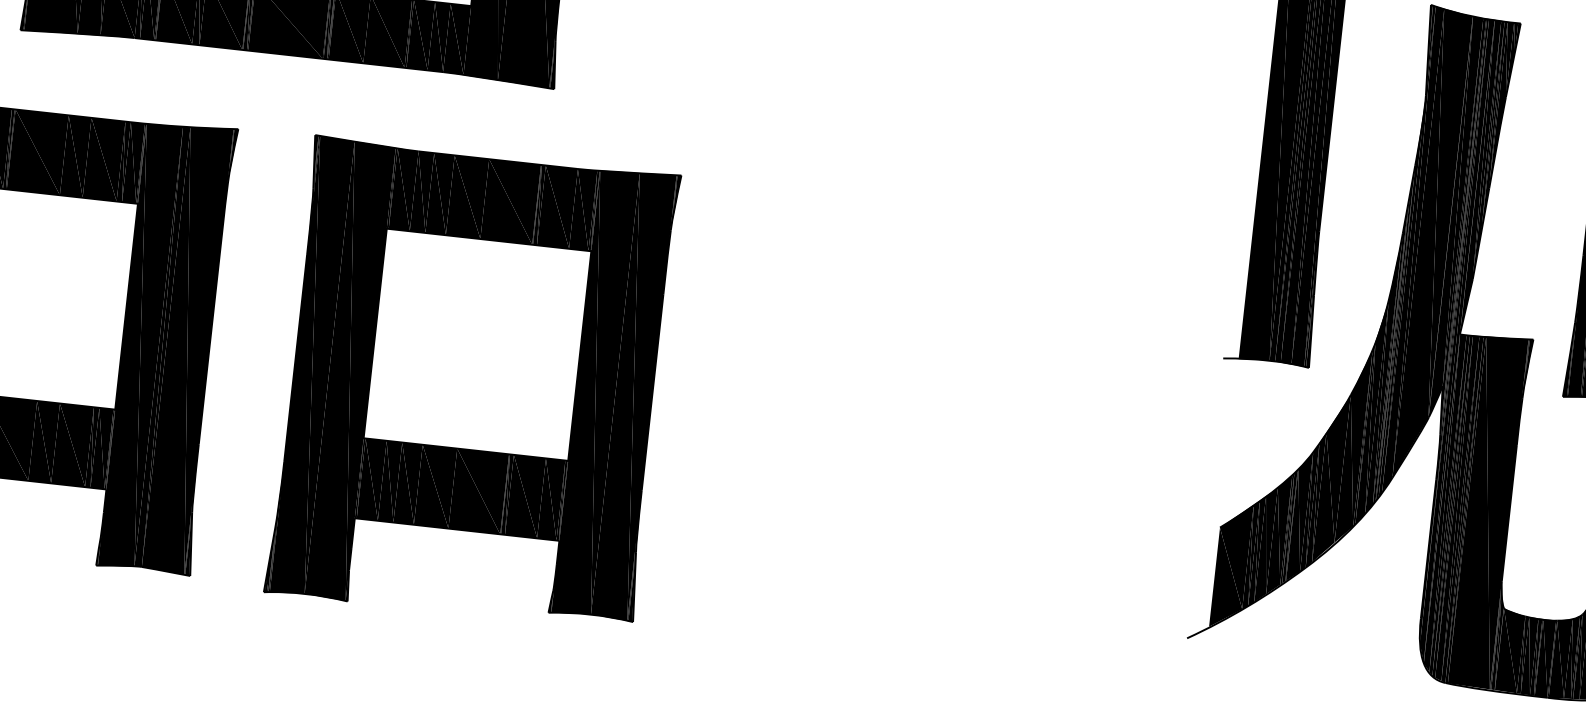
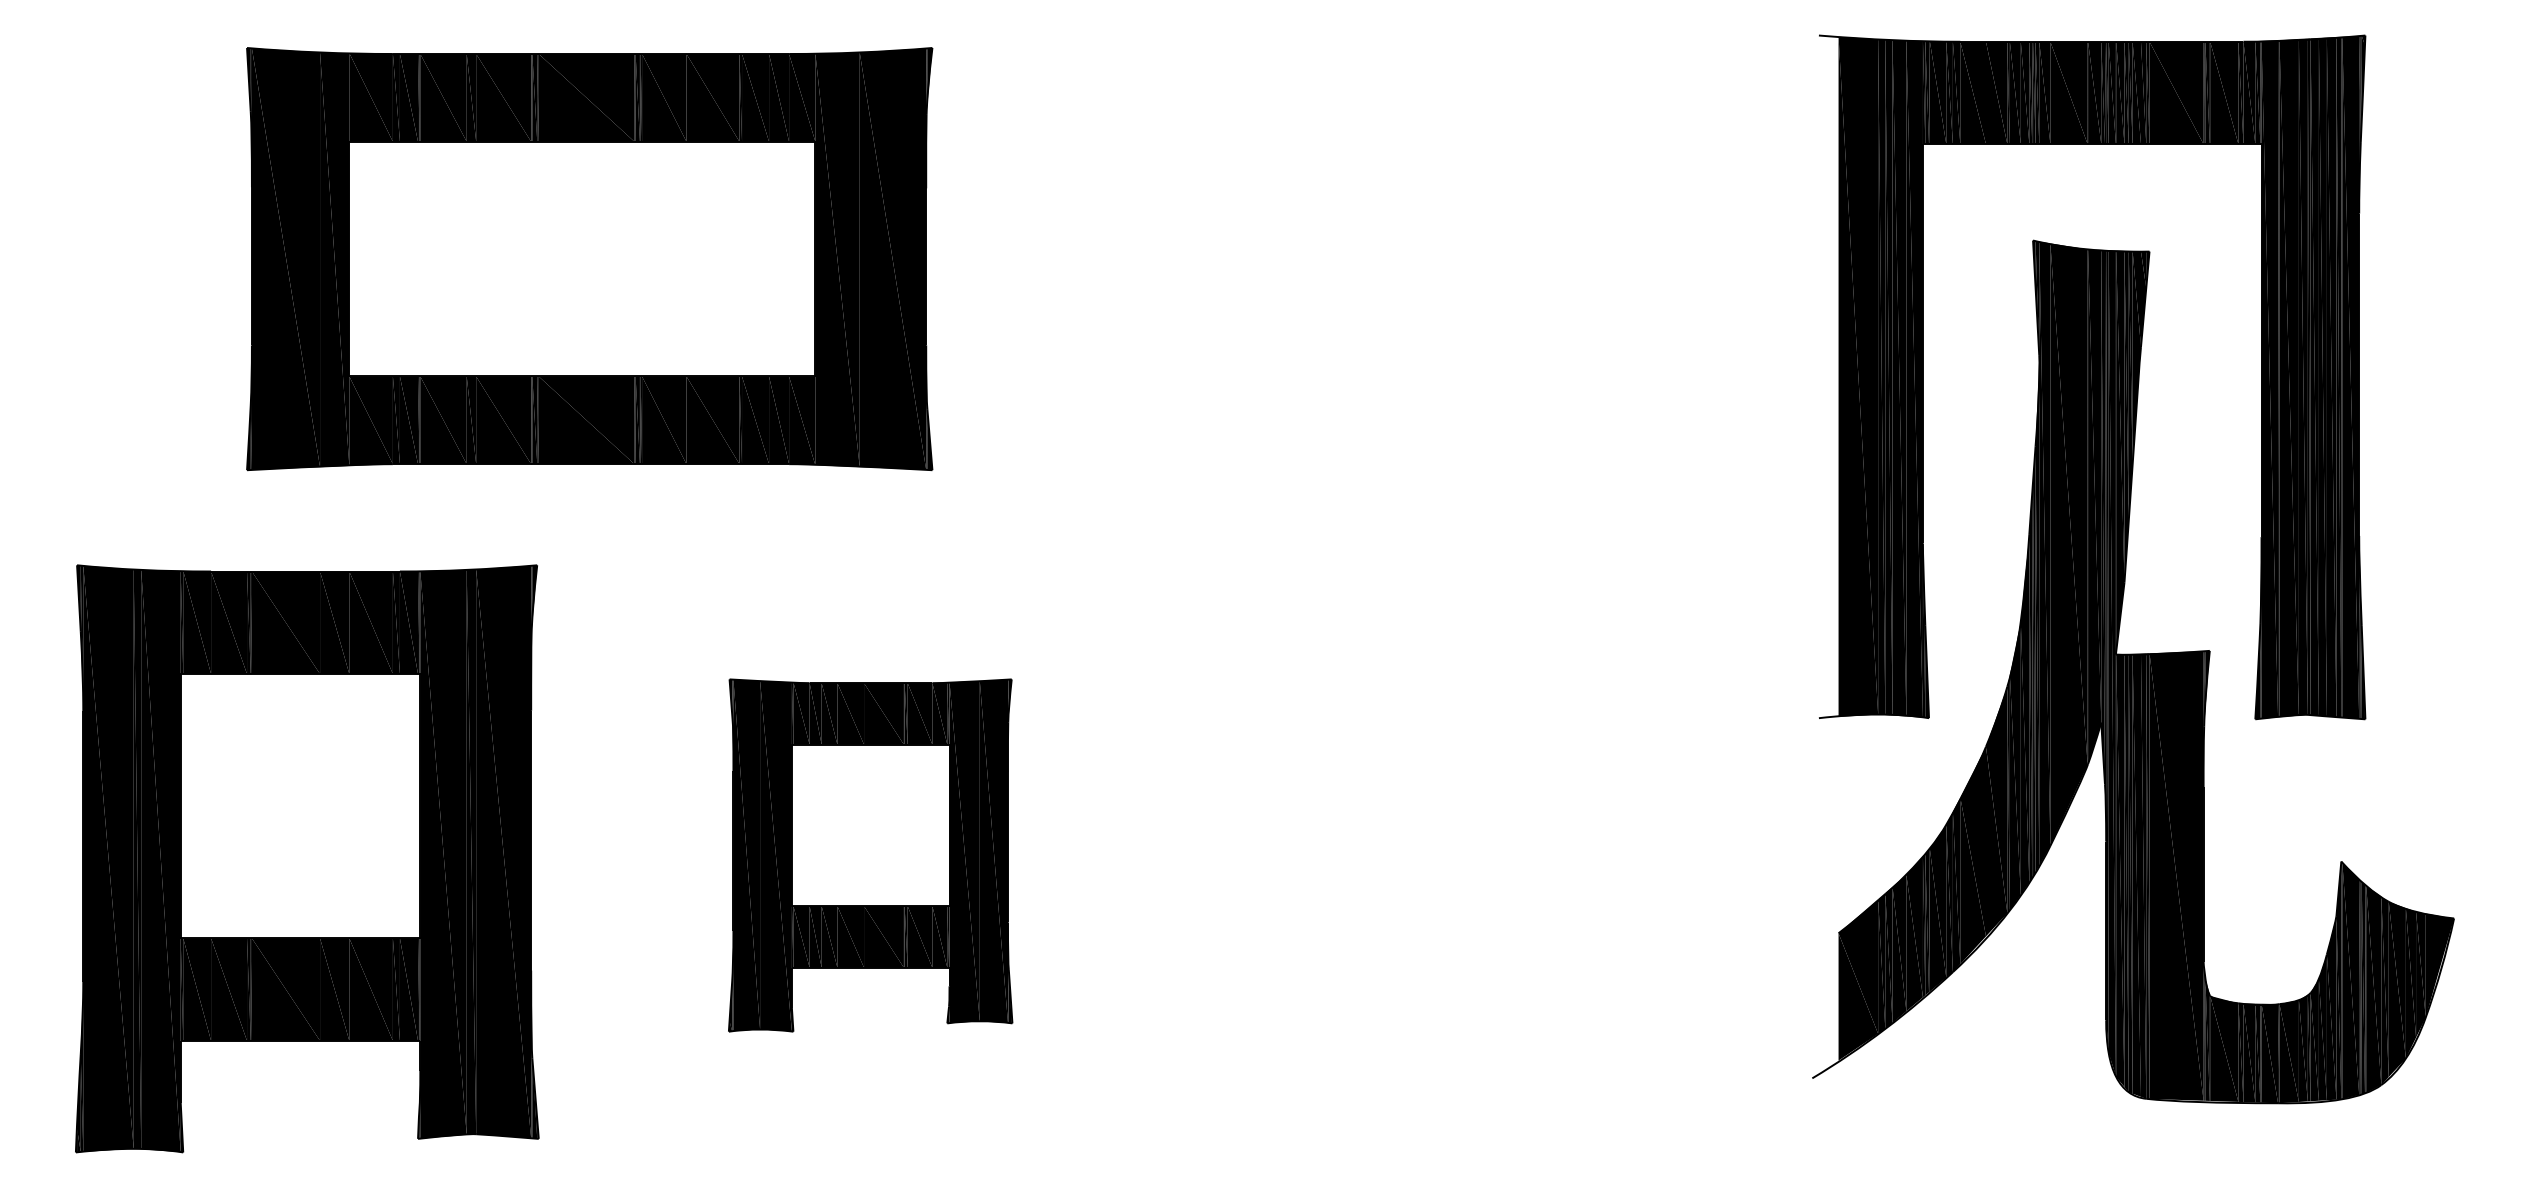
part: (472, 383) -> (870, 855), size x0.6

